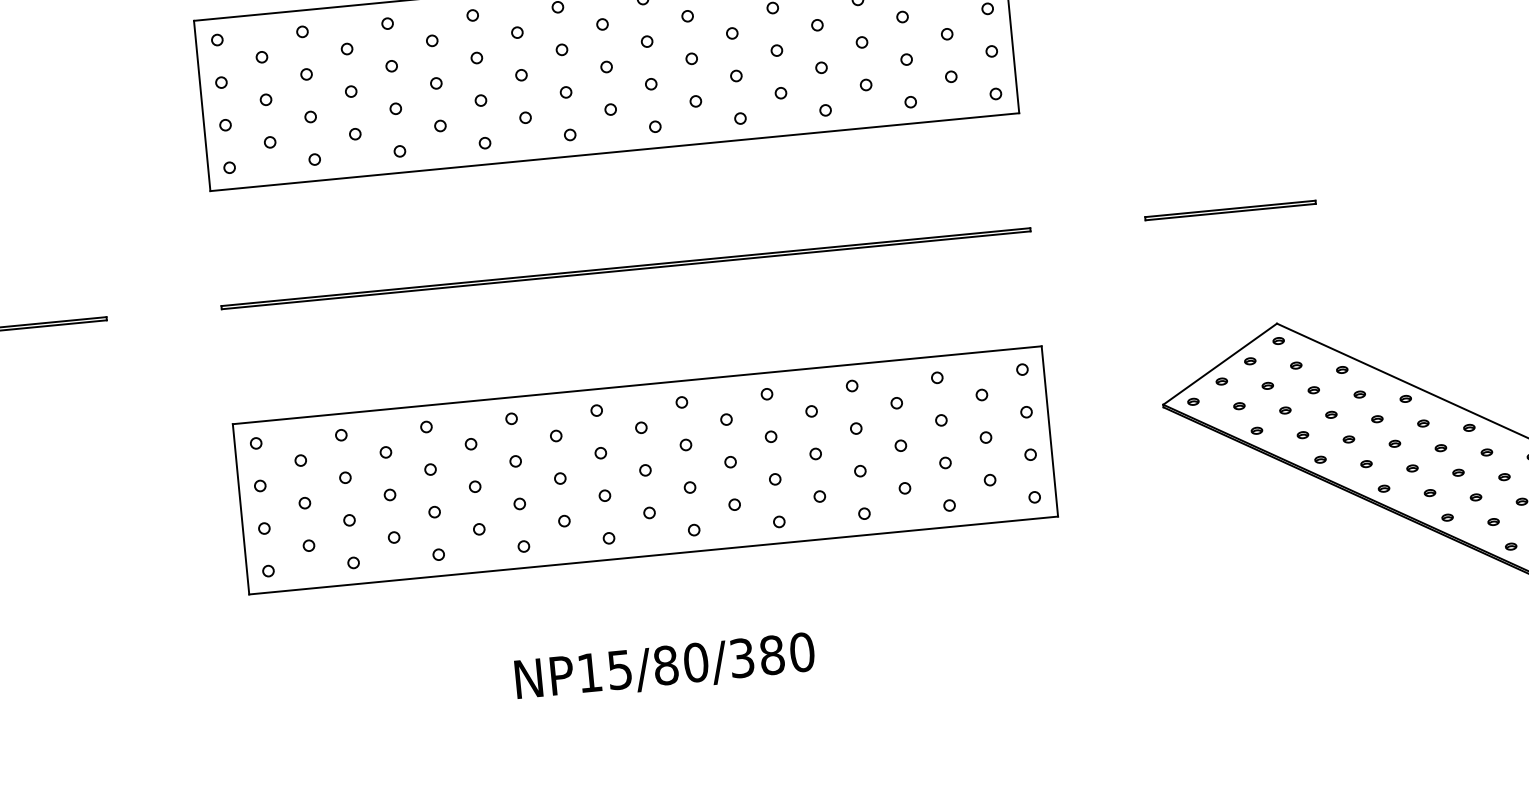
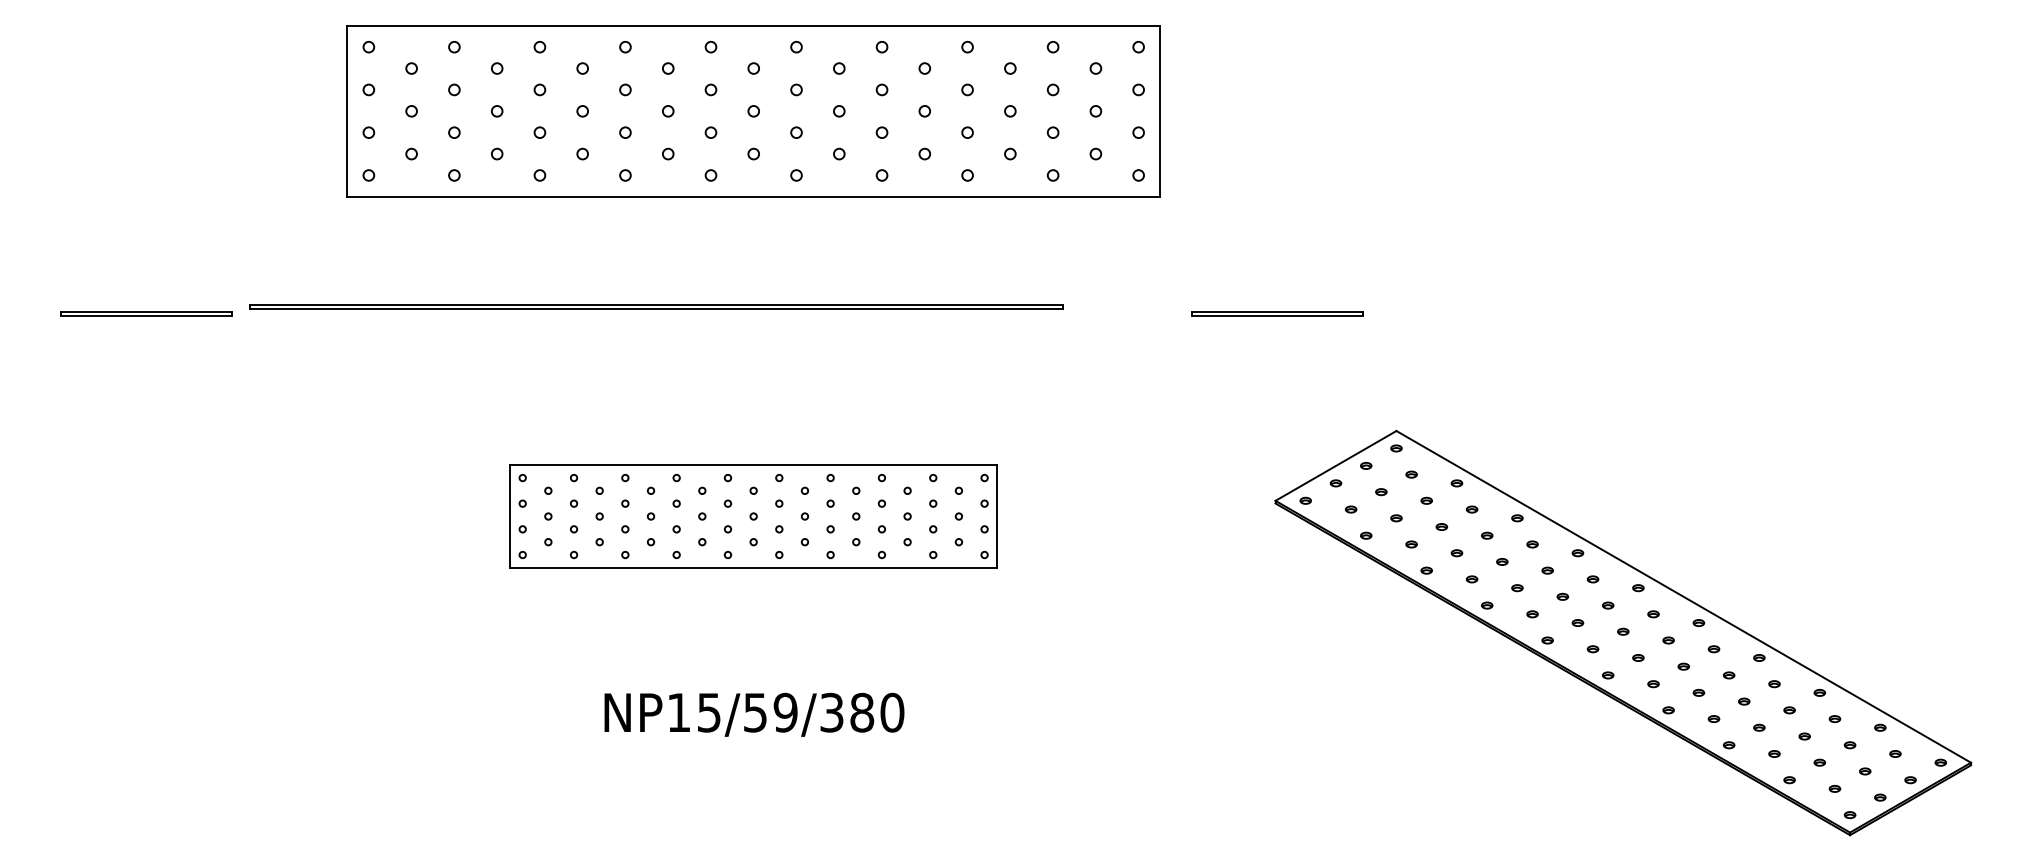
part: (1230, 210) -> (1277, 313), moved
part: (625, 268) -> (656, 306), moved
part: (645, 470) -> (753, 516), size x0.6
text: (680, 663) -> (770, 712), NP15/80/380 -> NP15/59/380

